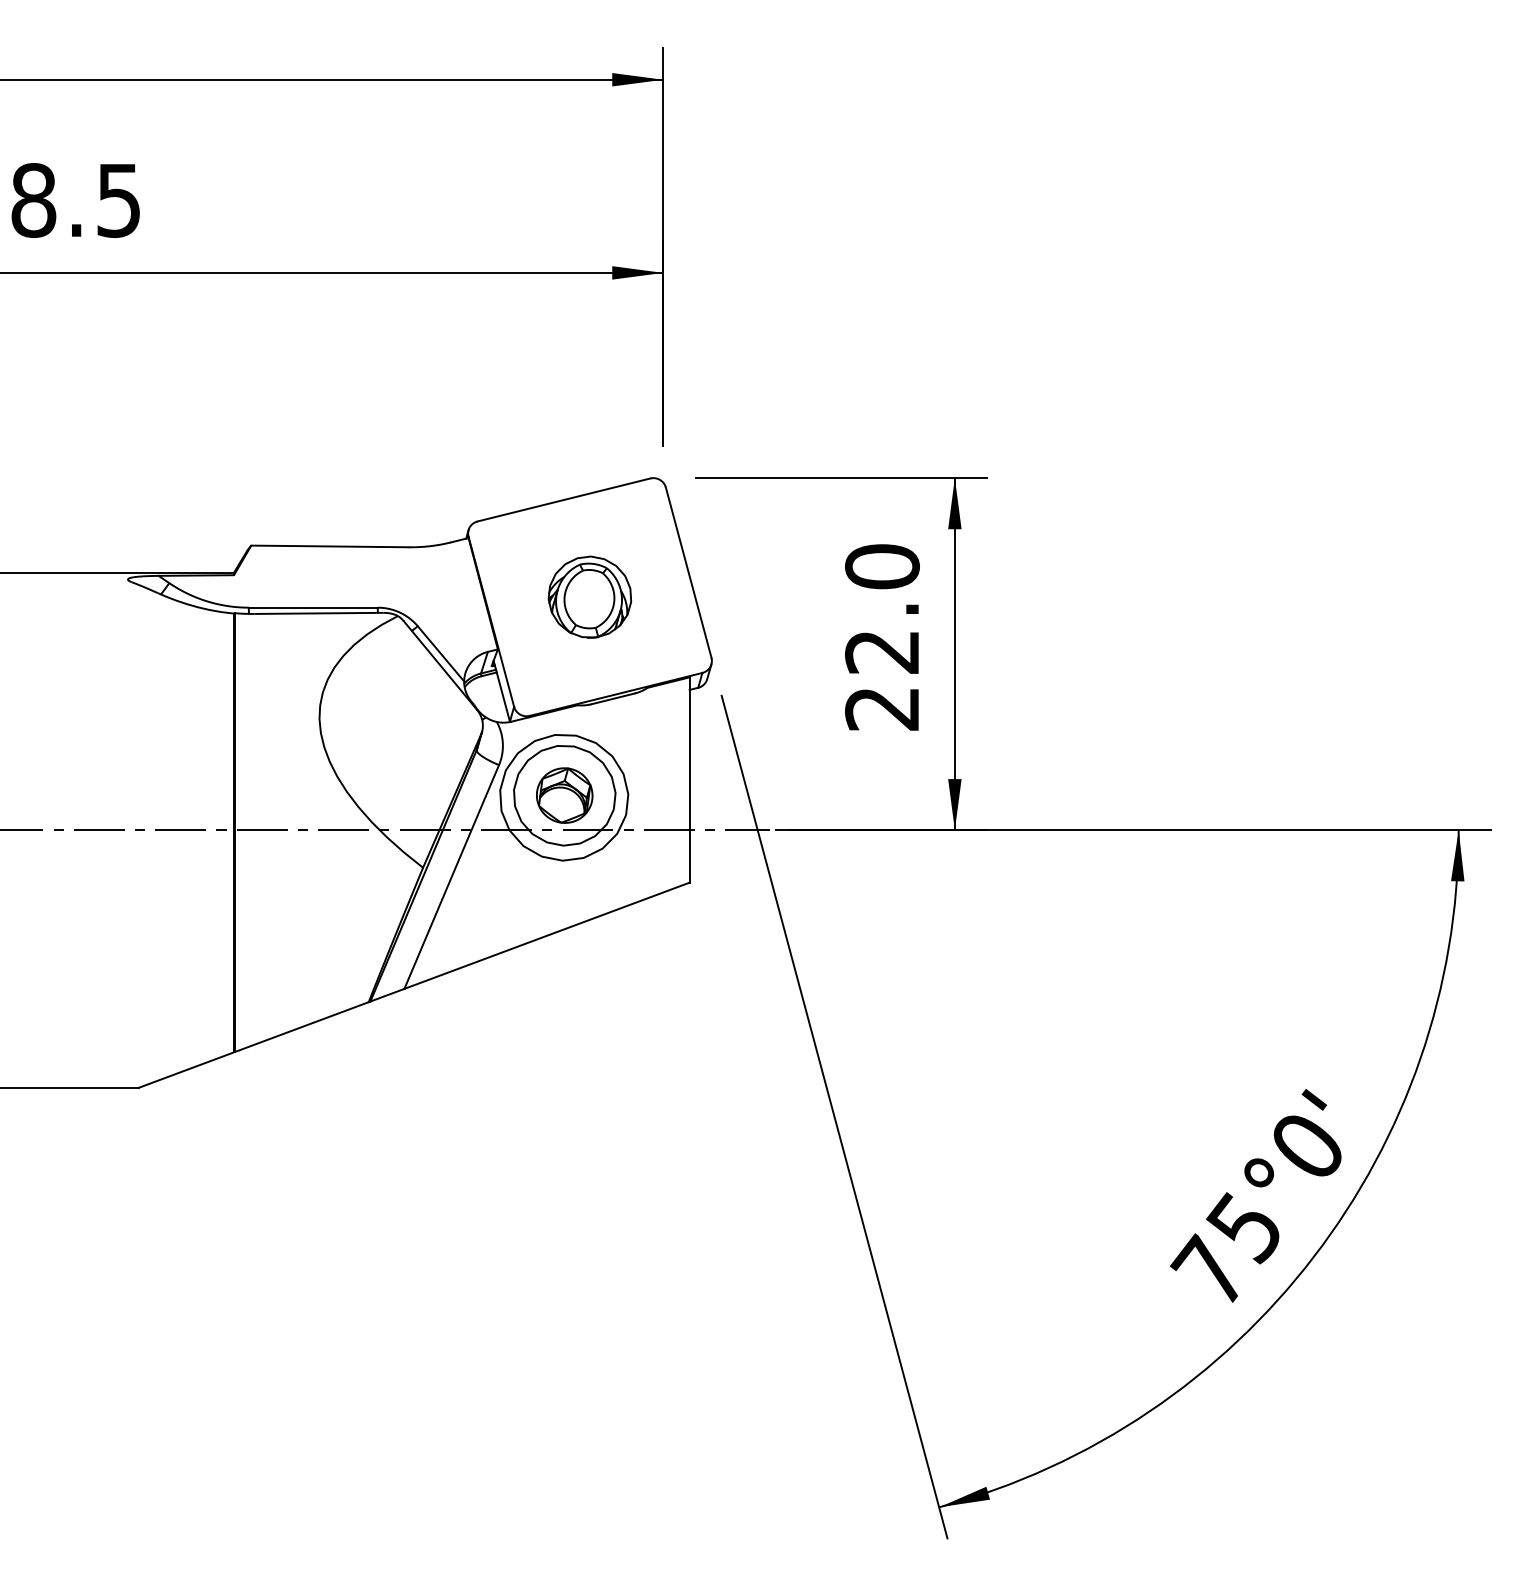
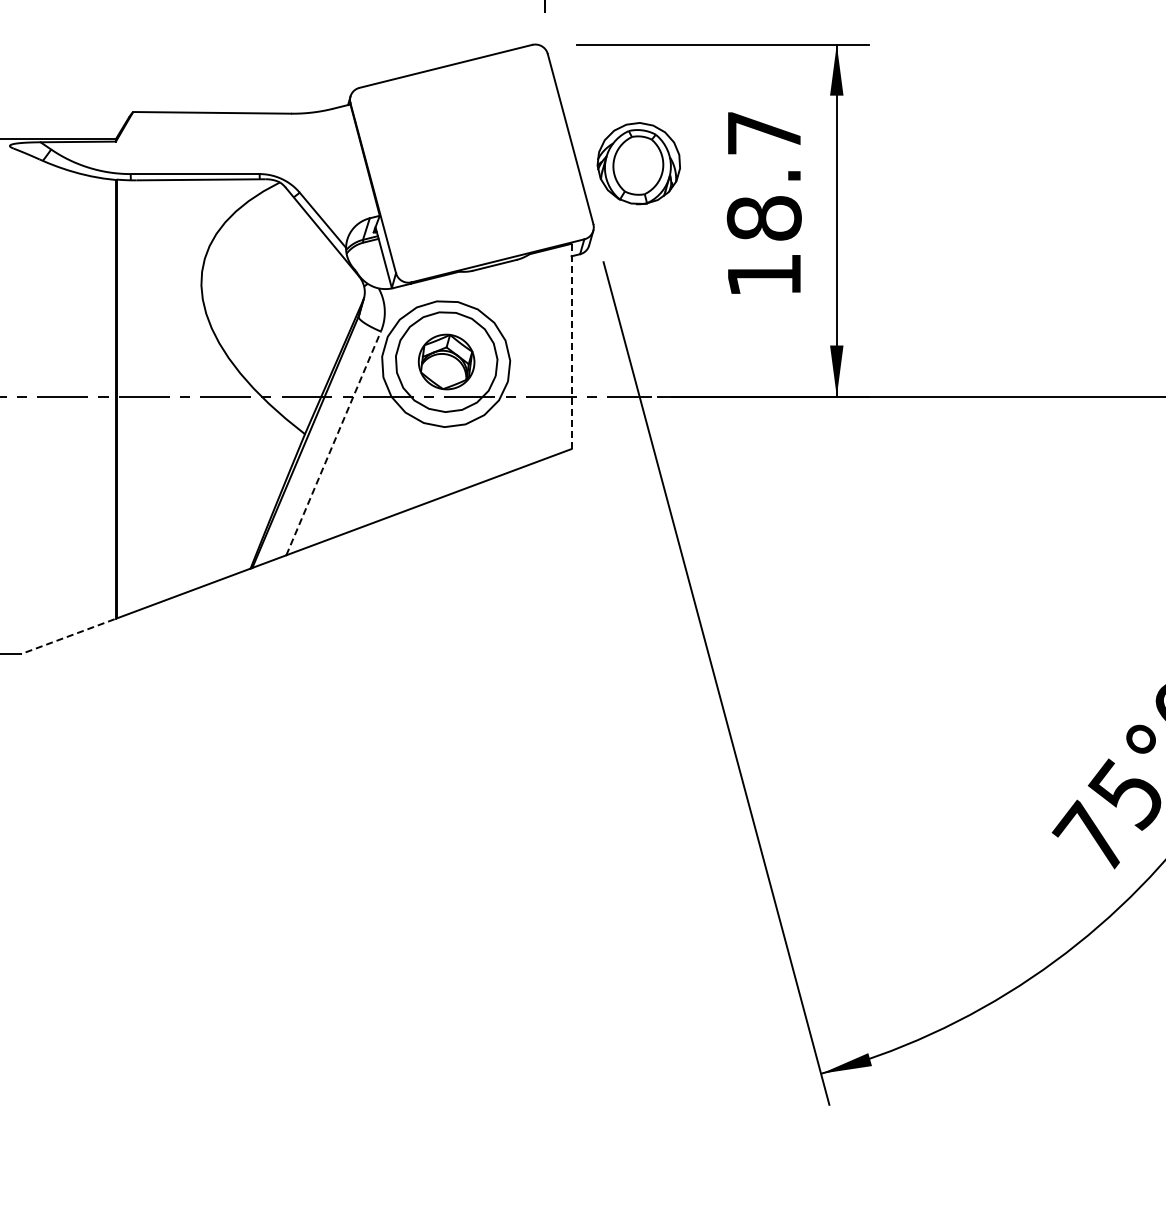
part: (589, 596) -> (638, 162), moved
text: (882, 637) -> (764, 203), 22.0 -> 18.7
line: (689, 780) -> (571, 346), solid -> dashed
line: (451, 876) -> (333, 442), solid -> dashed
line: (185, 1070) -> (67, 636), solid -> dashed

